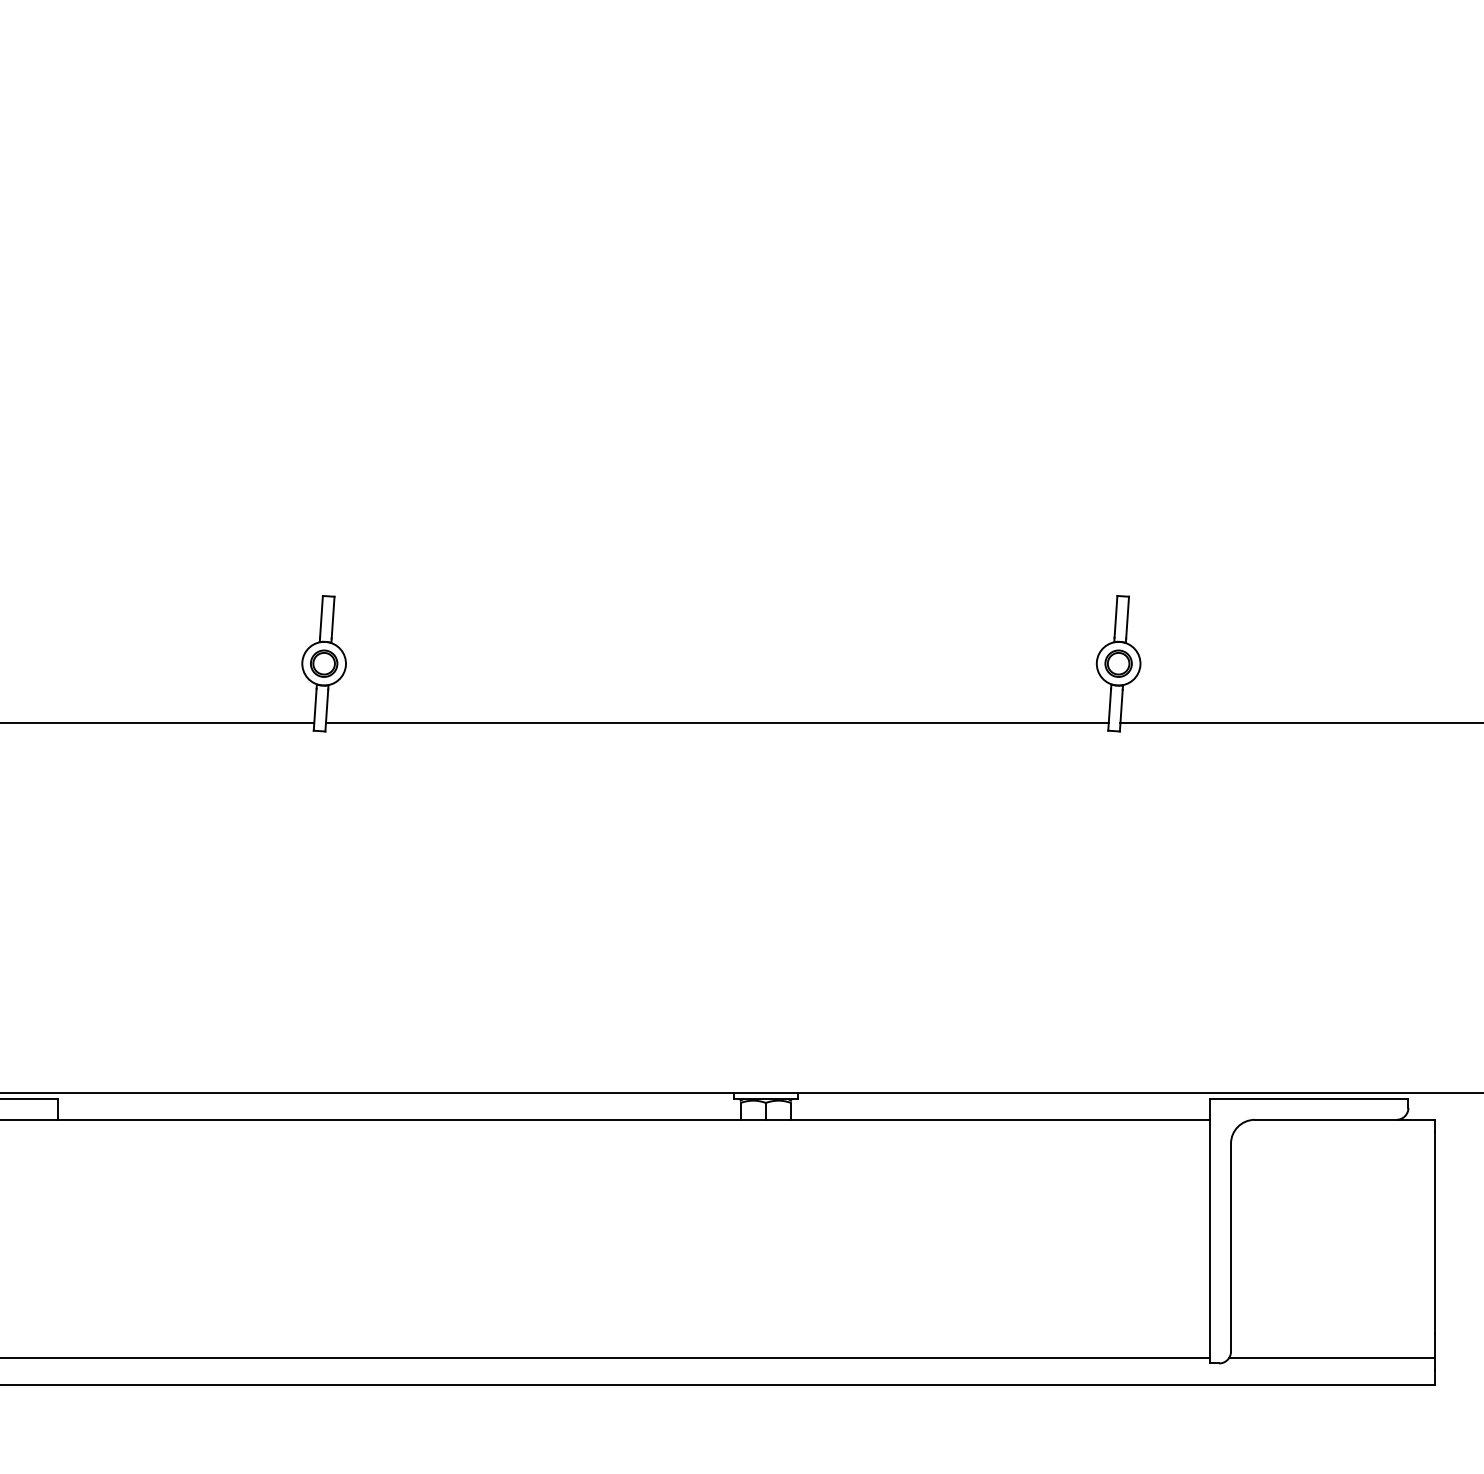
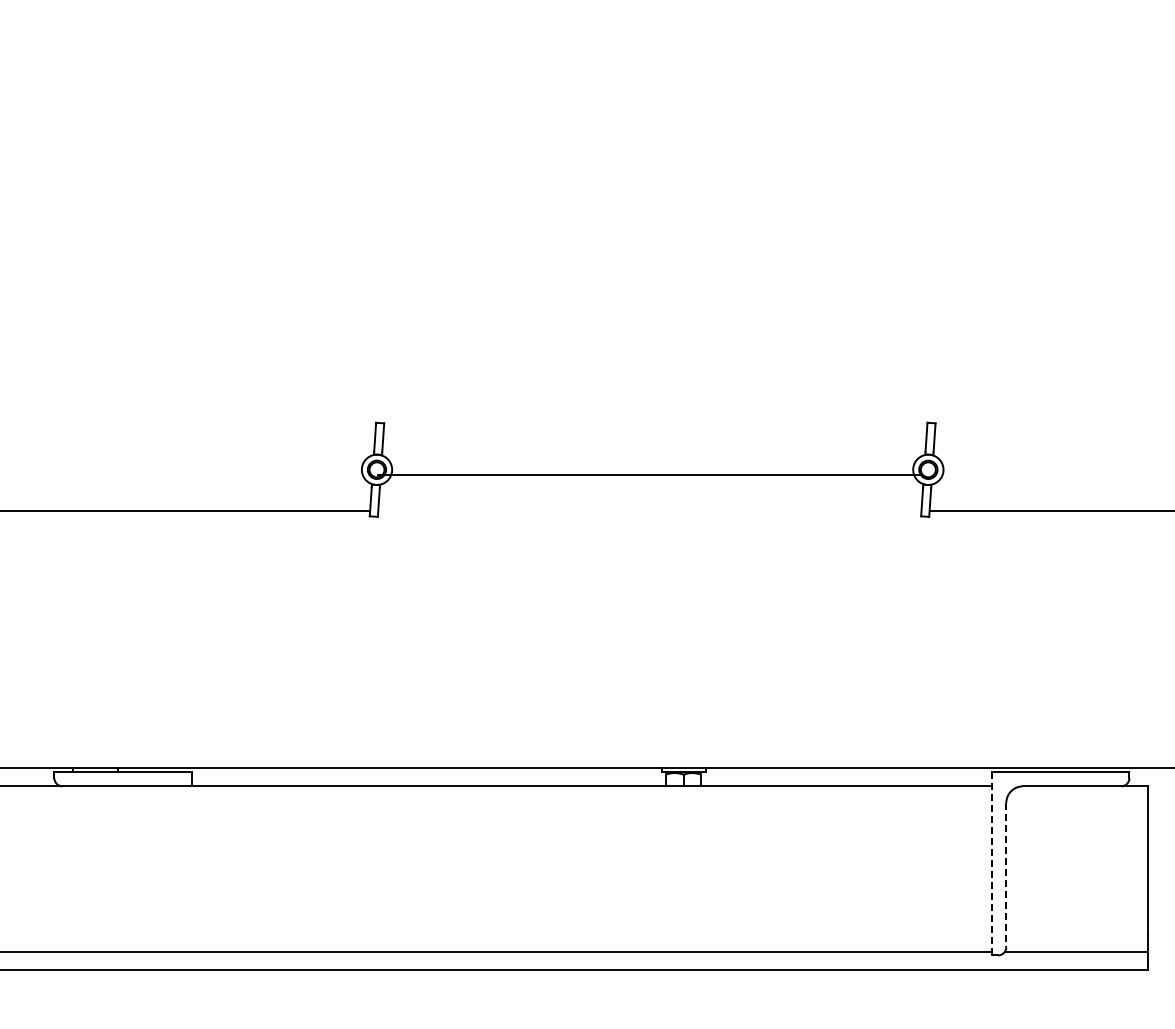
line: (716, 723) -> (649, 475), moved
line: (1209, 1230) -> (991, 863), solid -> dashed
line: (1231, 1248) -> (1006, 875), solid -> dashed

